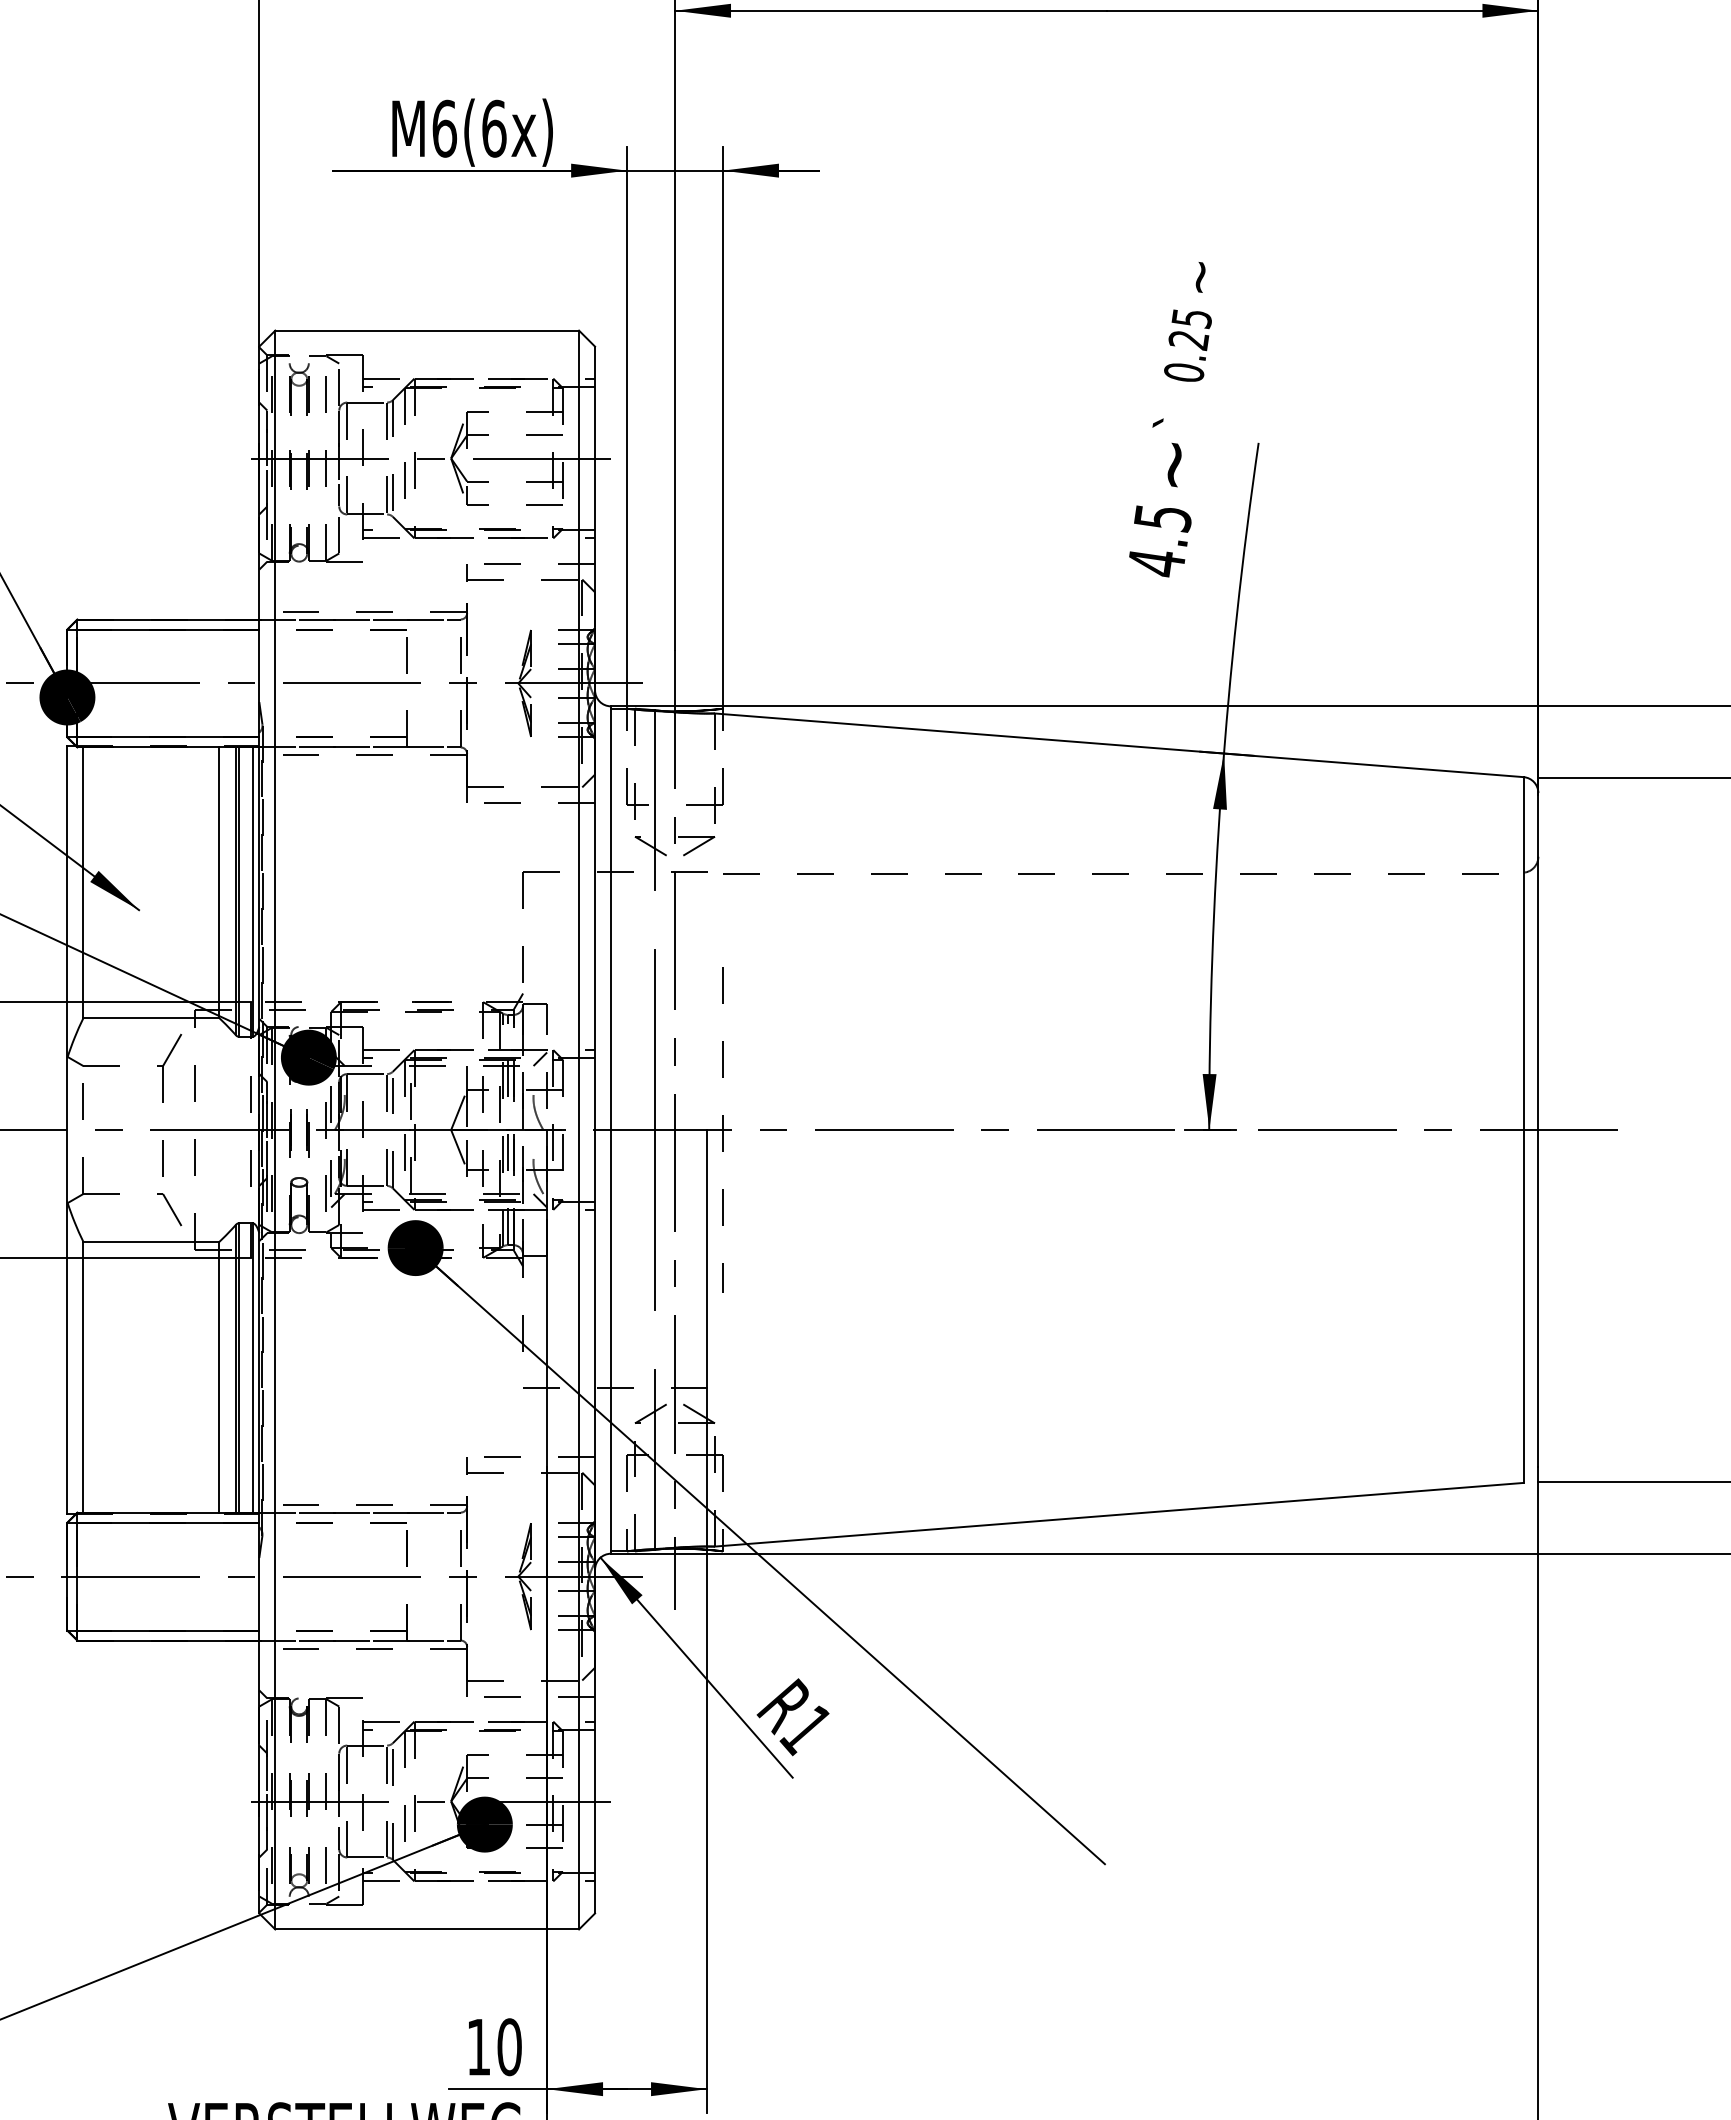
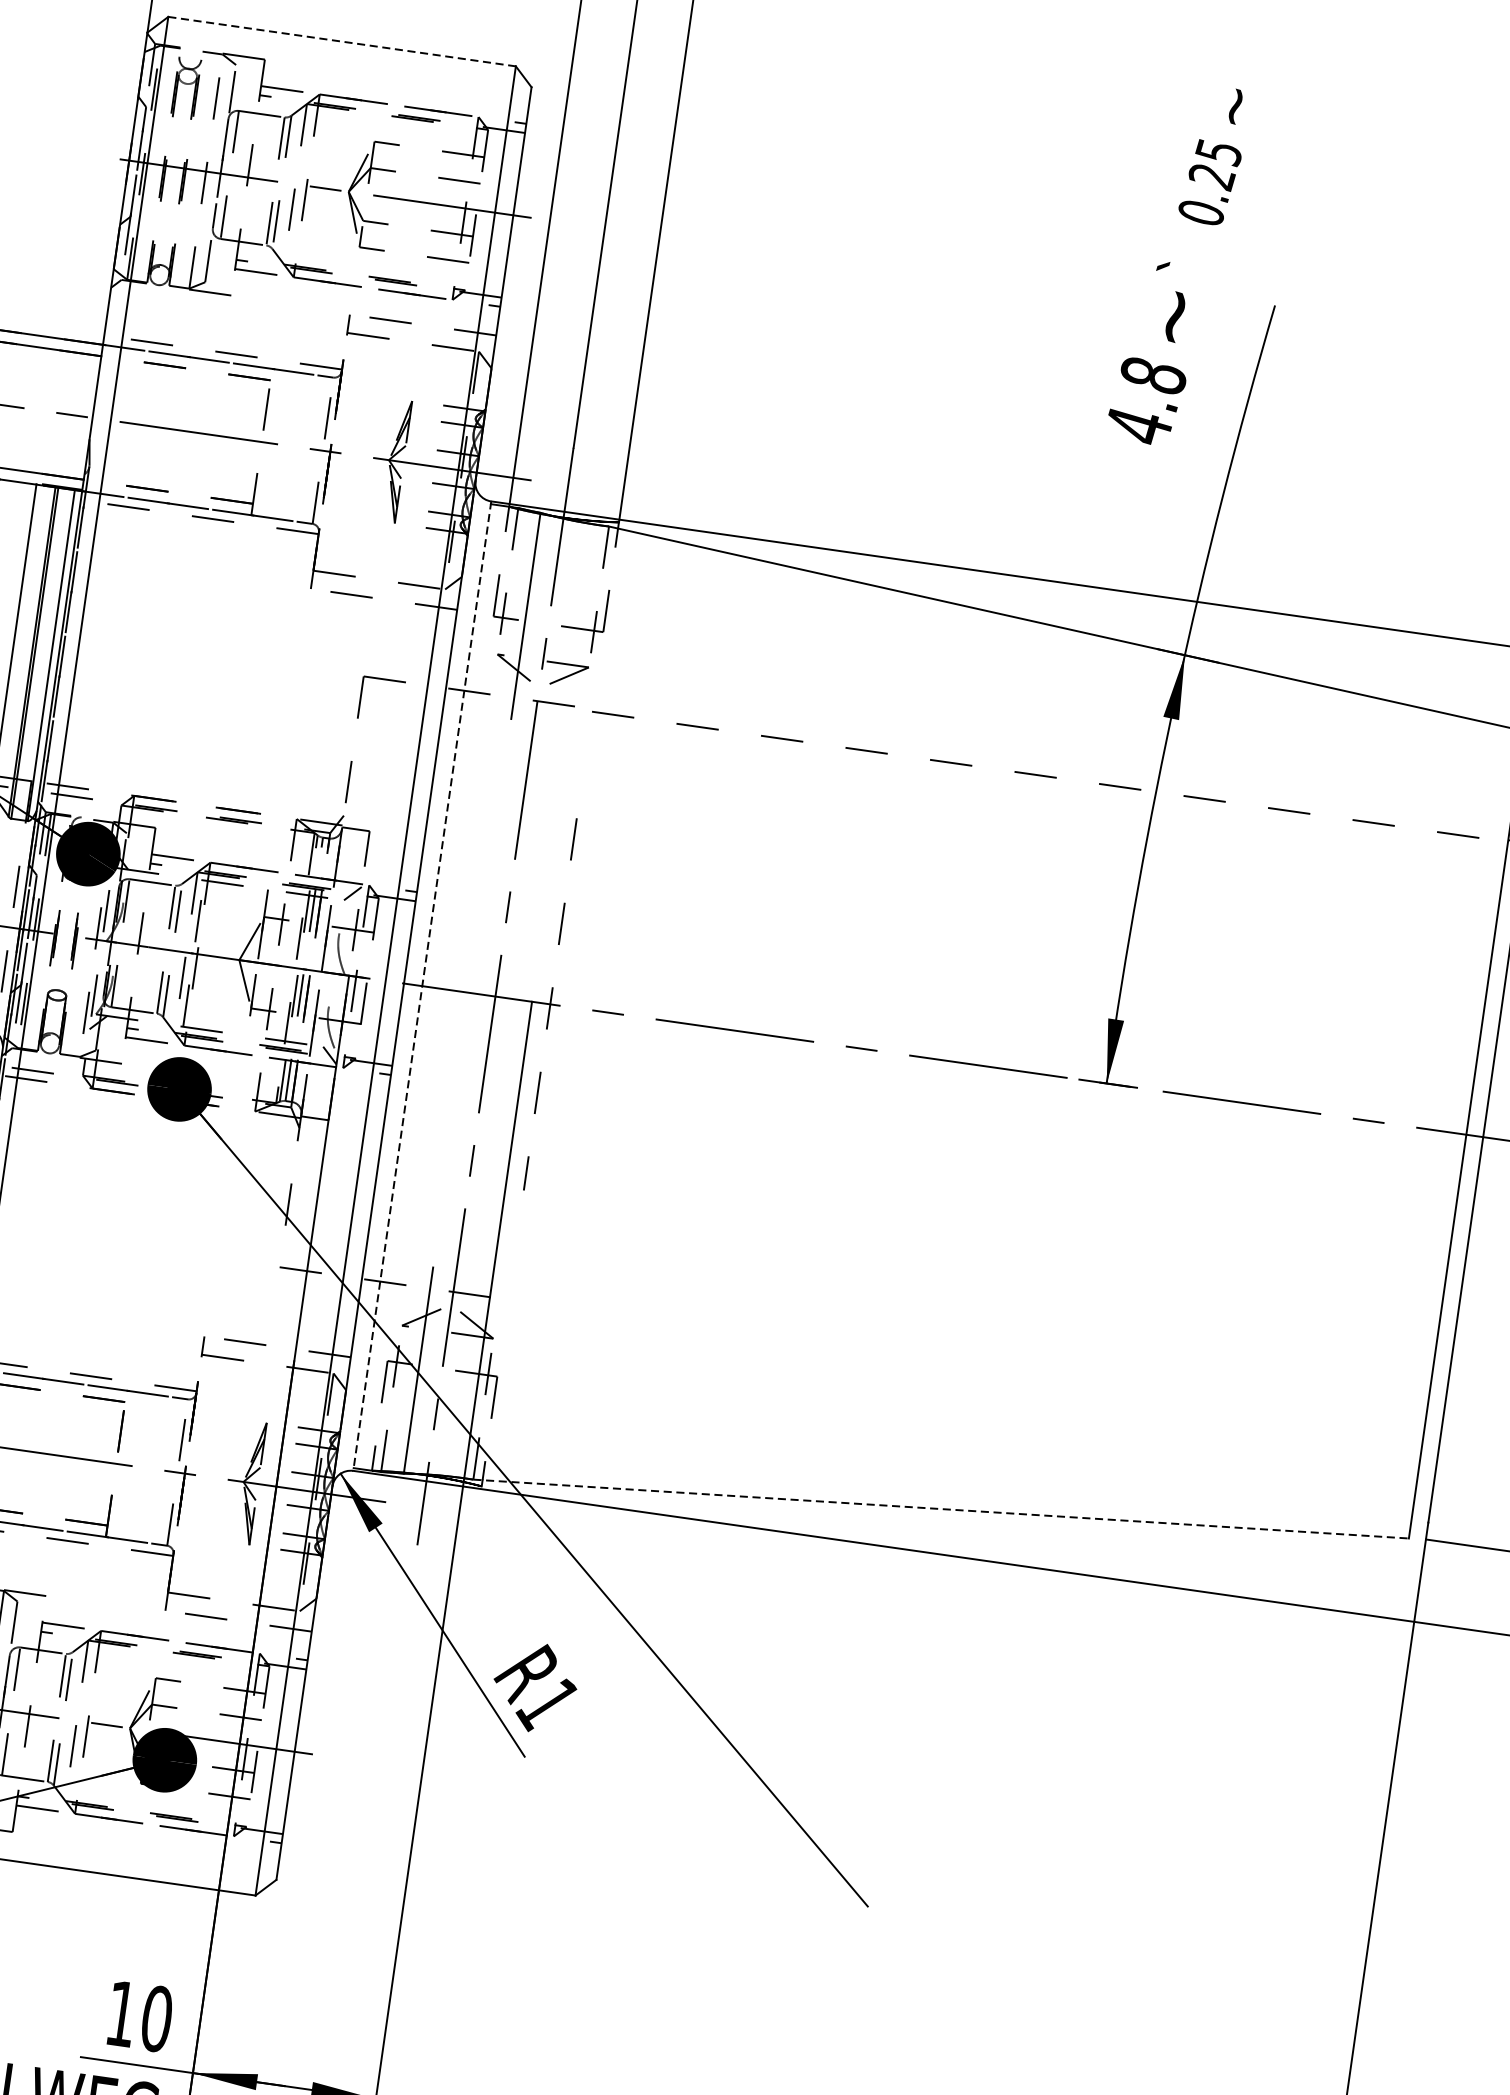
line: (427, 330) -> (342, 41), solid -> dashed
text: (1162, 518) -> (1152, 376), 4.5 -> 4.8
line: (654, 1129) -> (472, 992), removed
line: (611, 1130) -> (422, 986), solid -> dashed
line: (1119, 1514) -> (941, 1508), solid -> dashed

